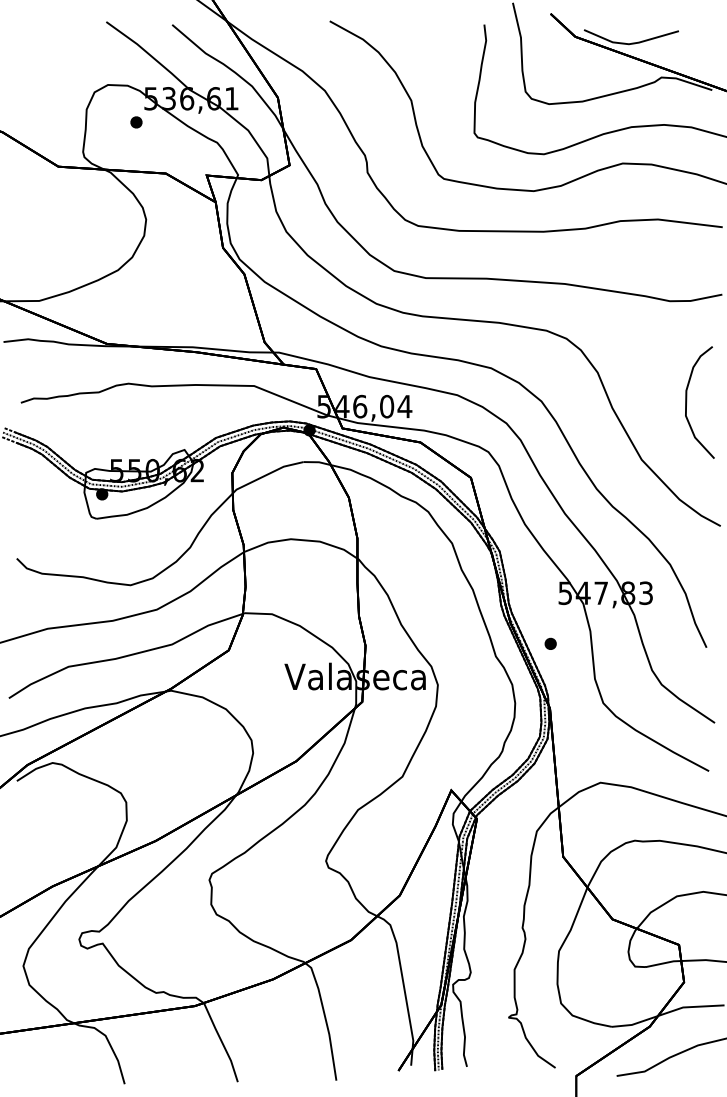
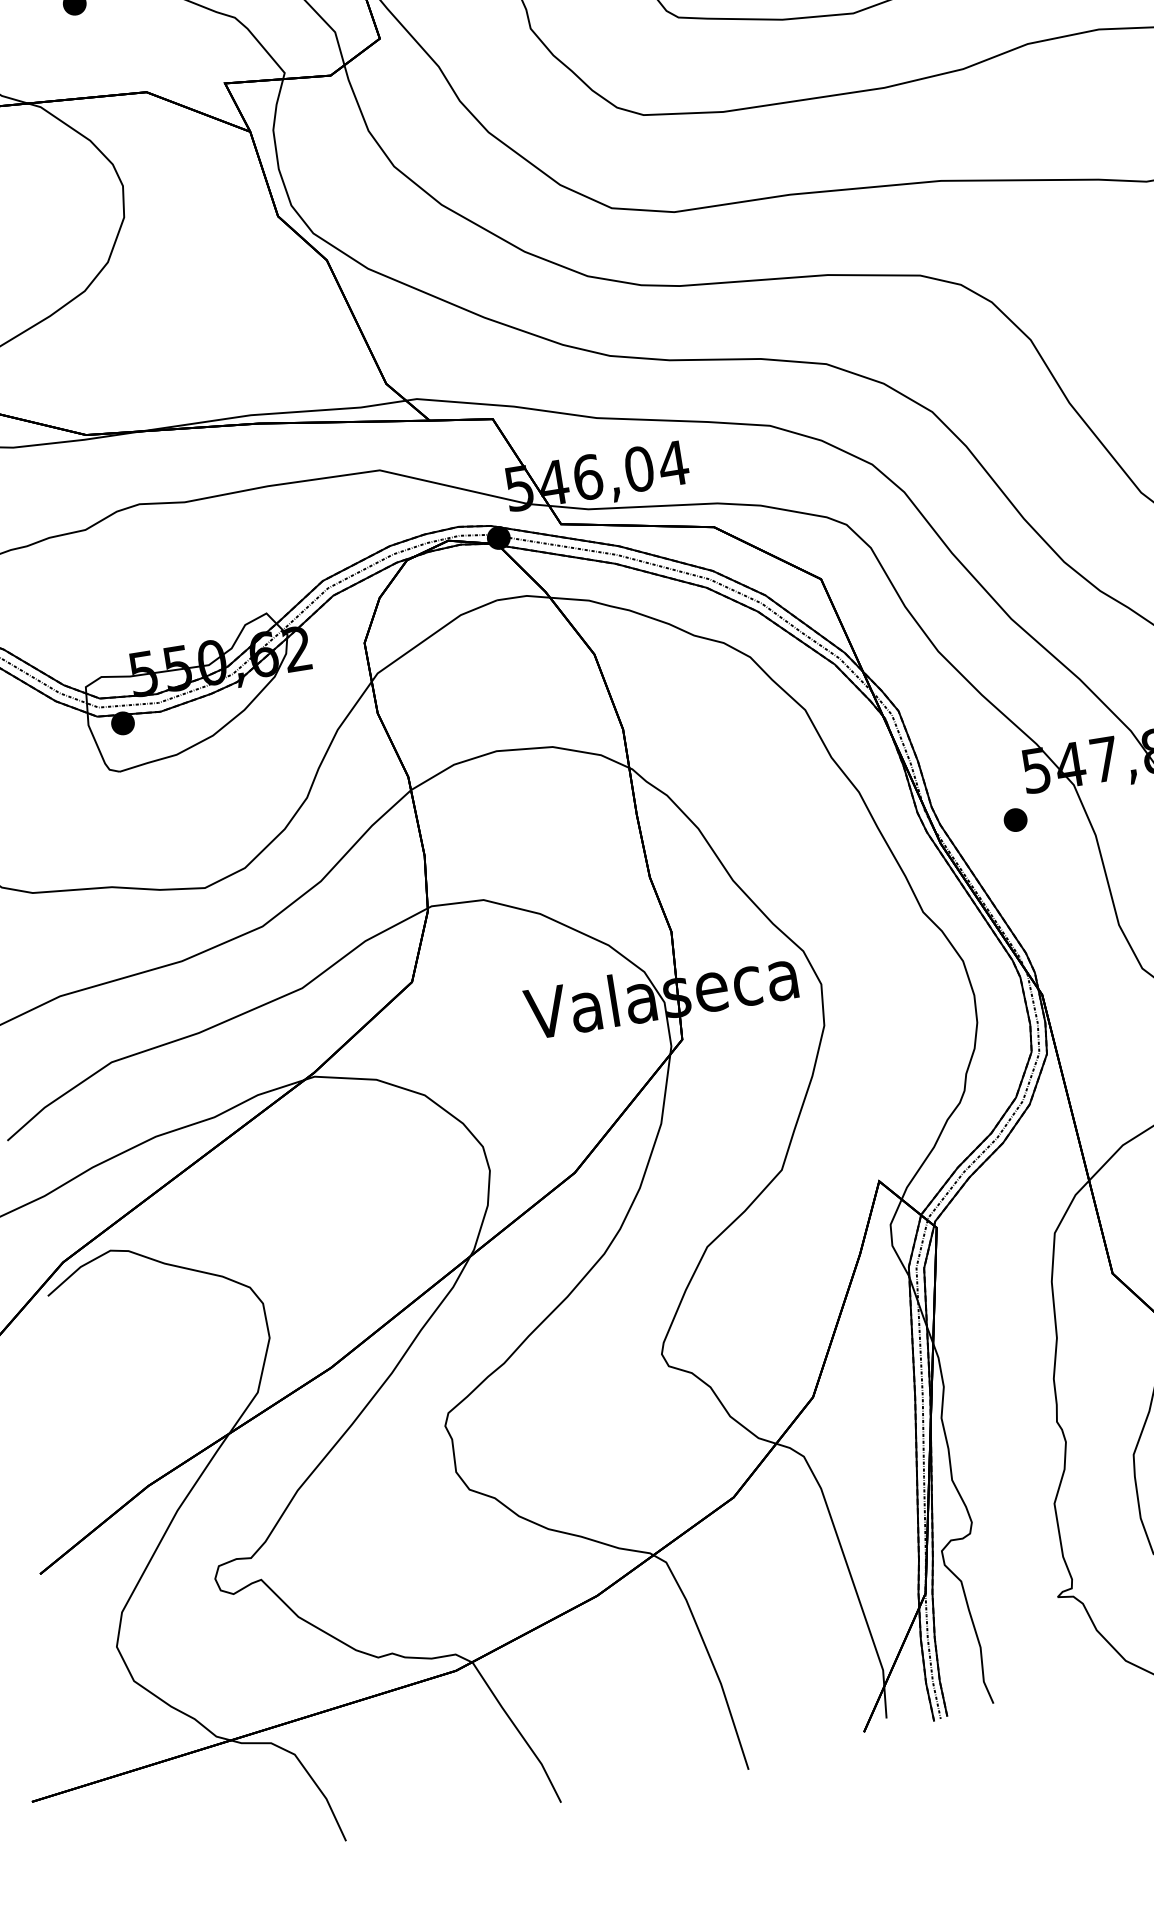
part: (550, 643) -> (1015, 819), moved

